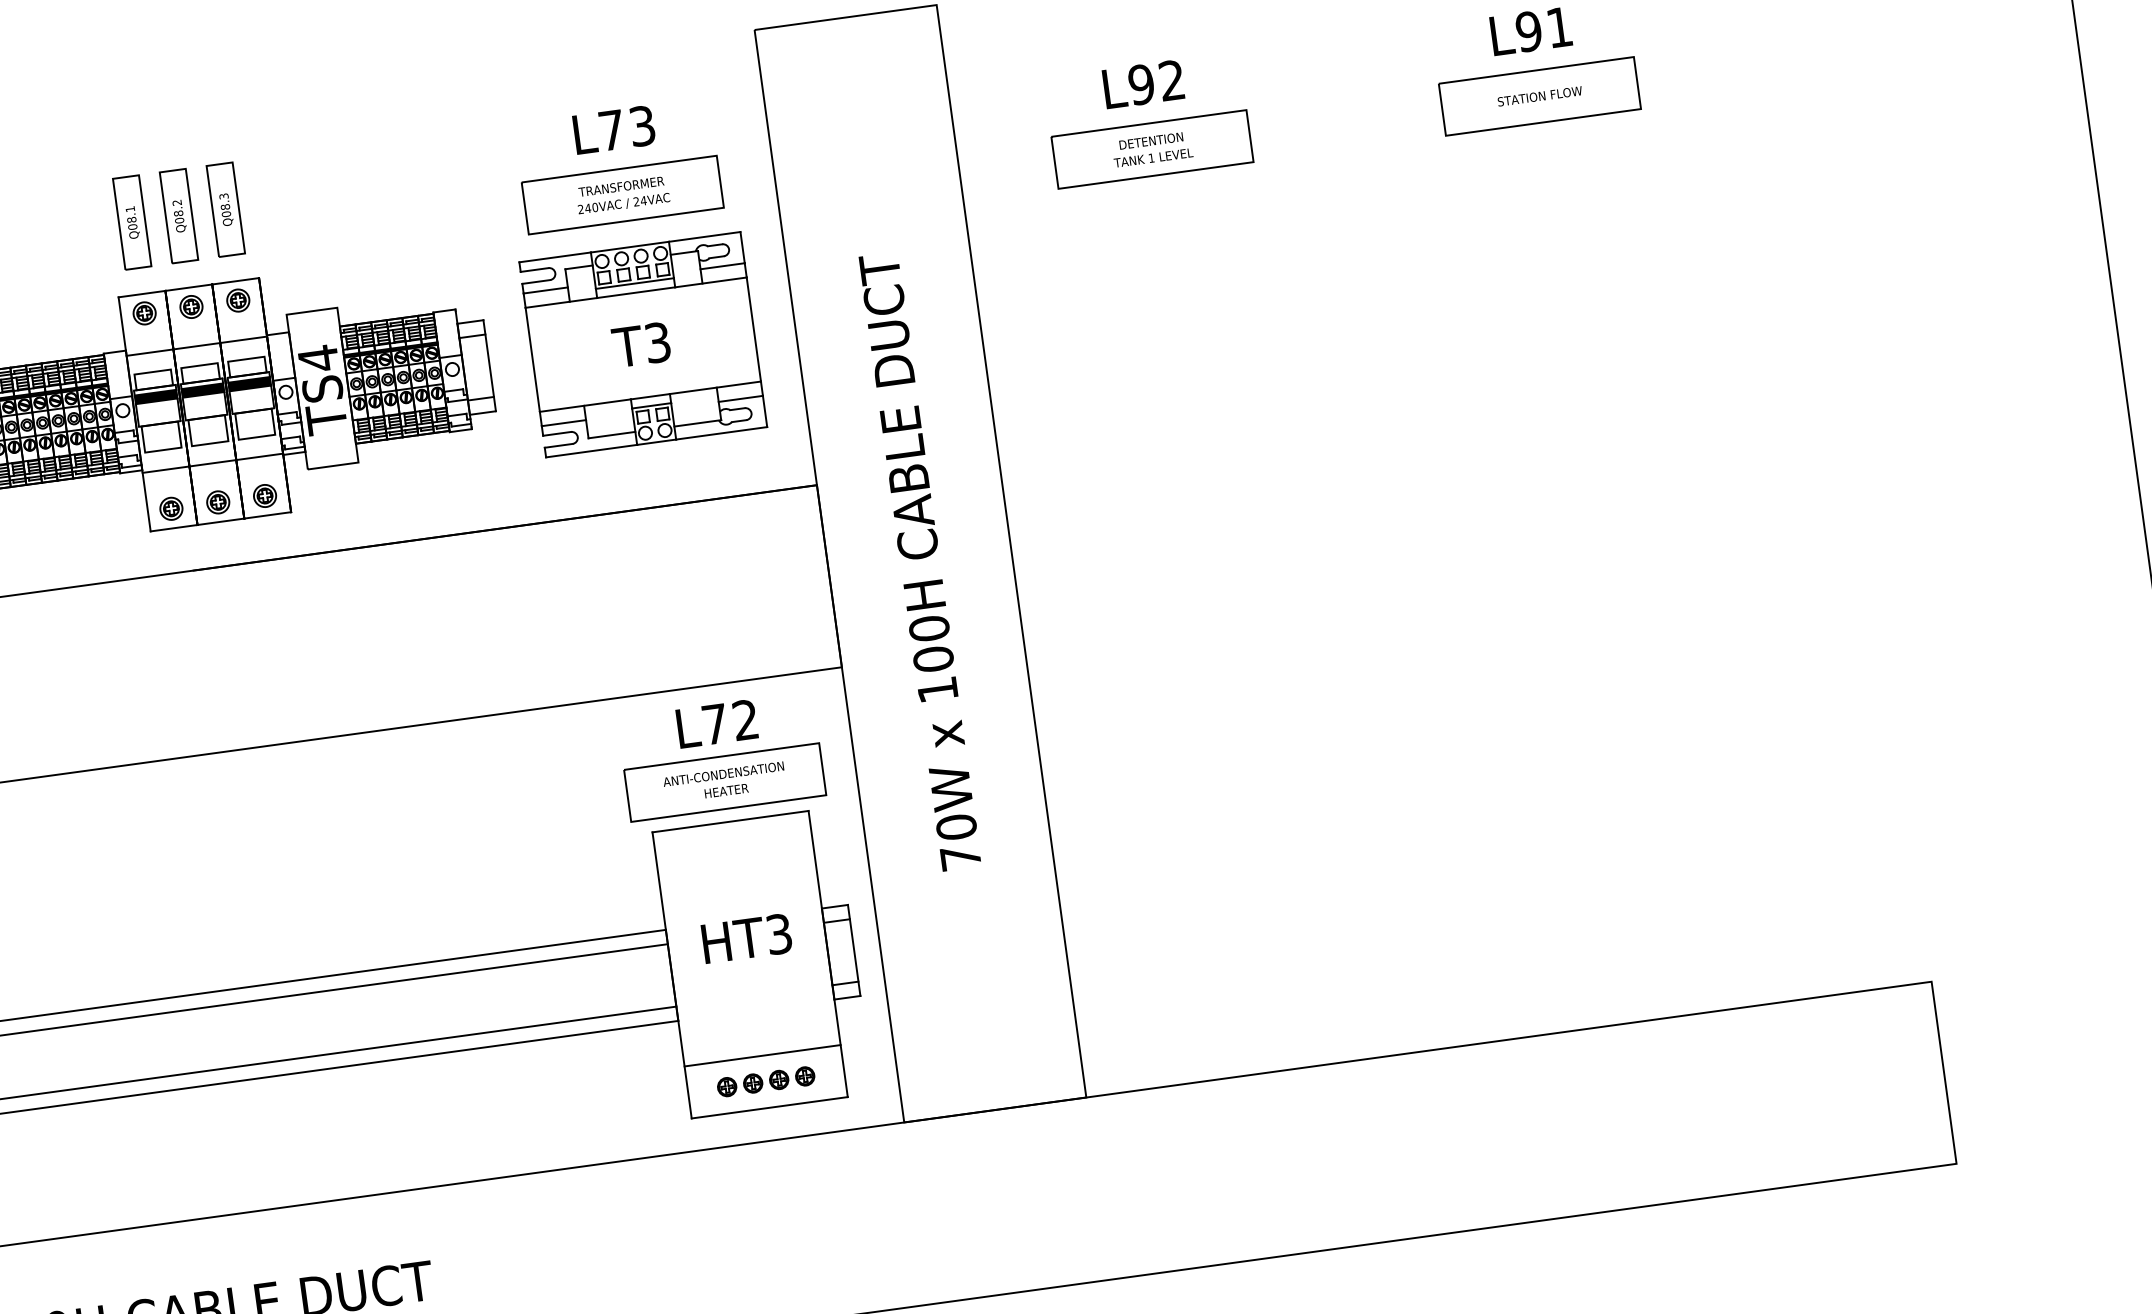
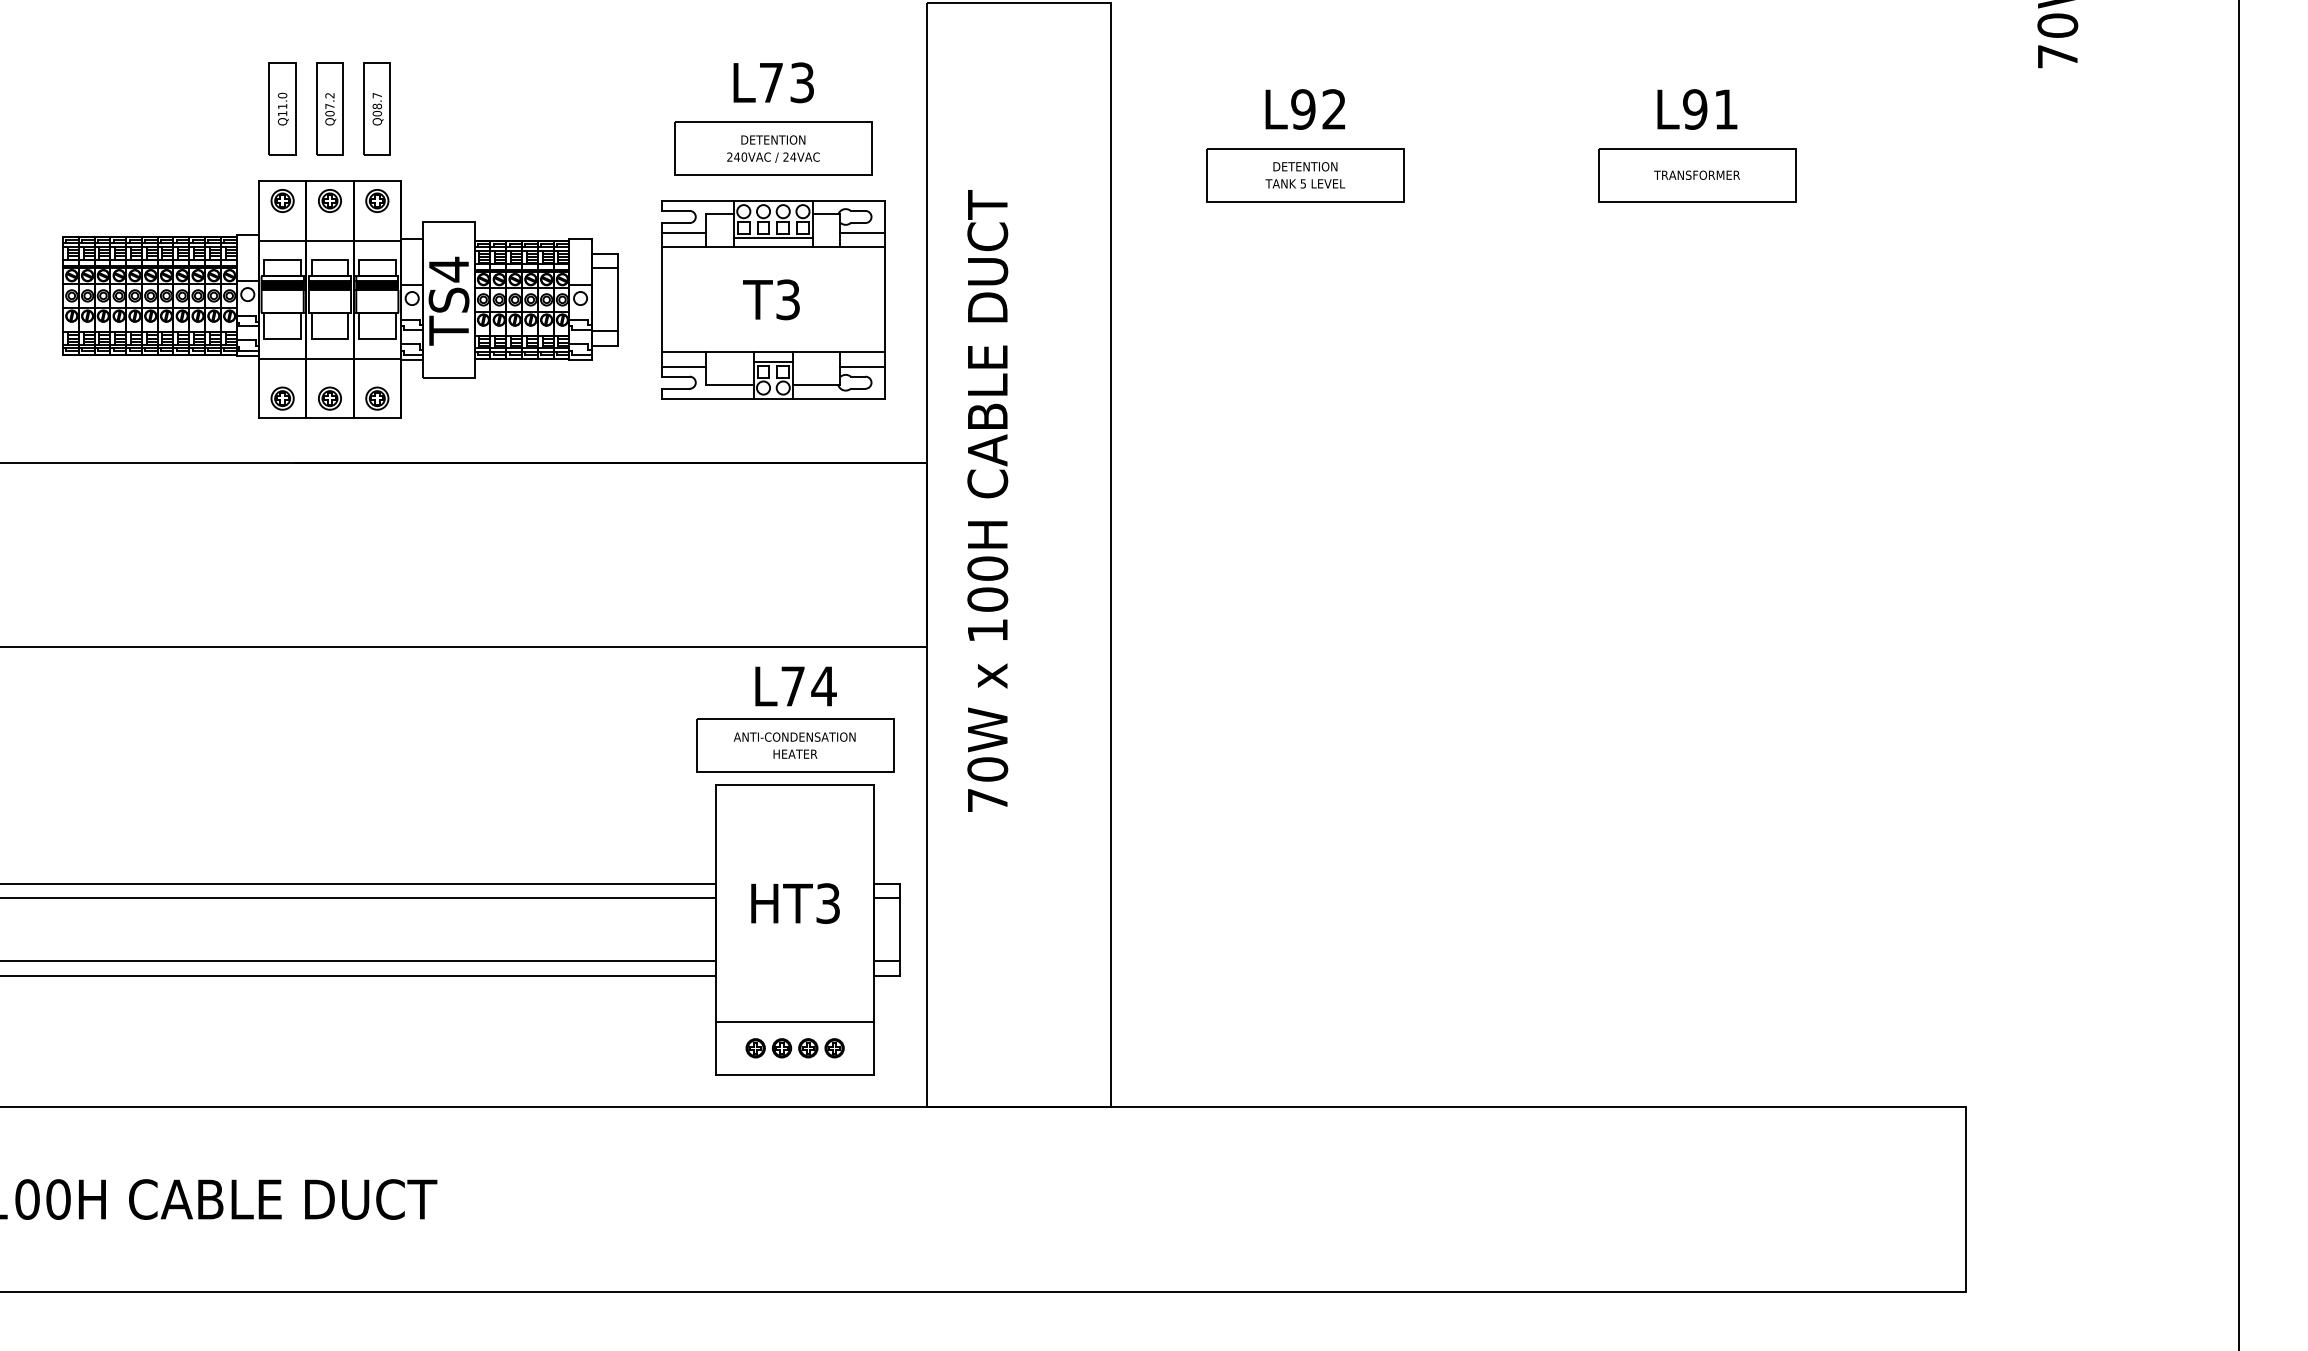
text: (1539, 95) -> (1696, 174), STATION FLOW -> TRANSFORMER
text: (1150, 157) -> (1302, 183), 1 -> 5
text: (621, 186) -> (773, 139), TRANSFORMER -> DETENTION
text: (223, 196) -> (376, 95), Q08.3 -> Q08.7
text: (178, 213) -> (329, 106), Q08.2 -> Q07.2
text: (131, 218) -> (282, 104), Q08.1 -> Q11.0
text: (919, 561) -> (987, 500), moved
text: (745, 720) -> (823, 686), L72 -> L74

